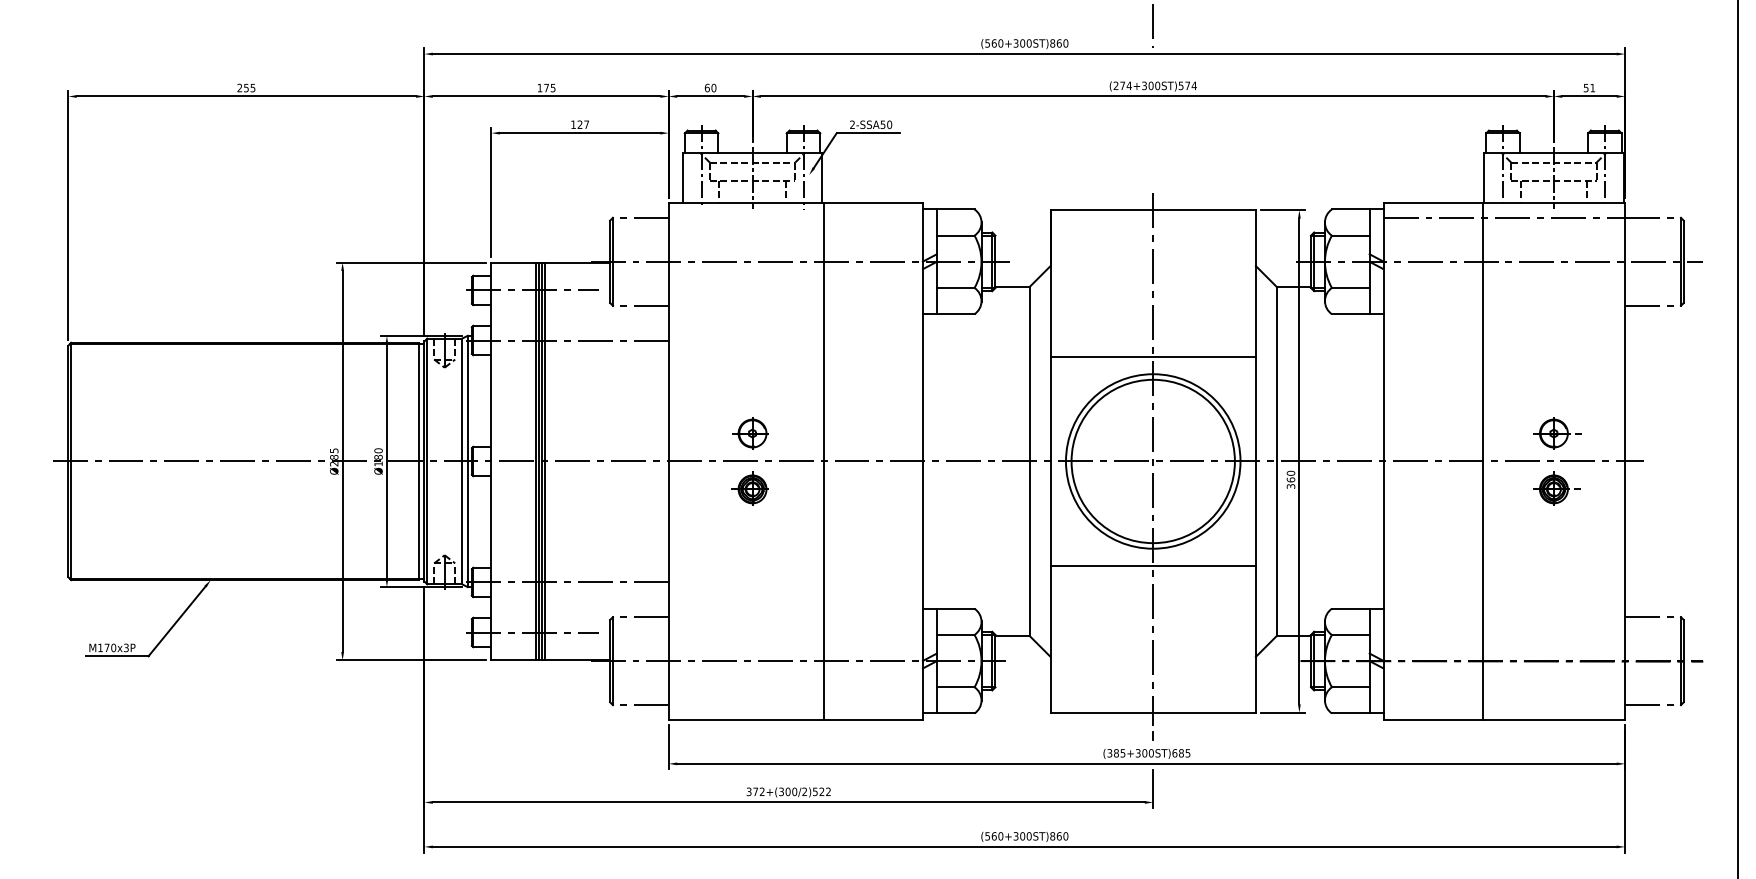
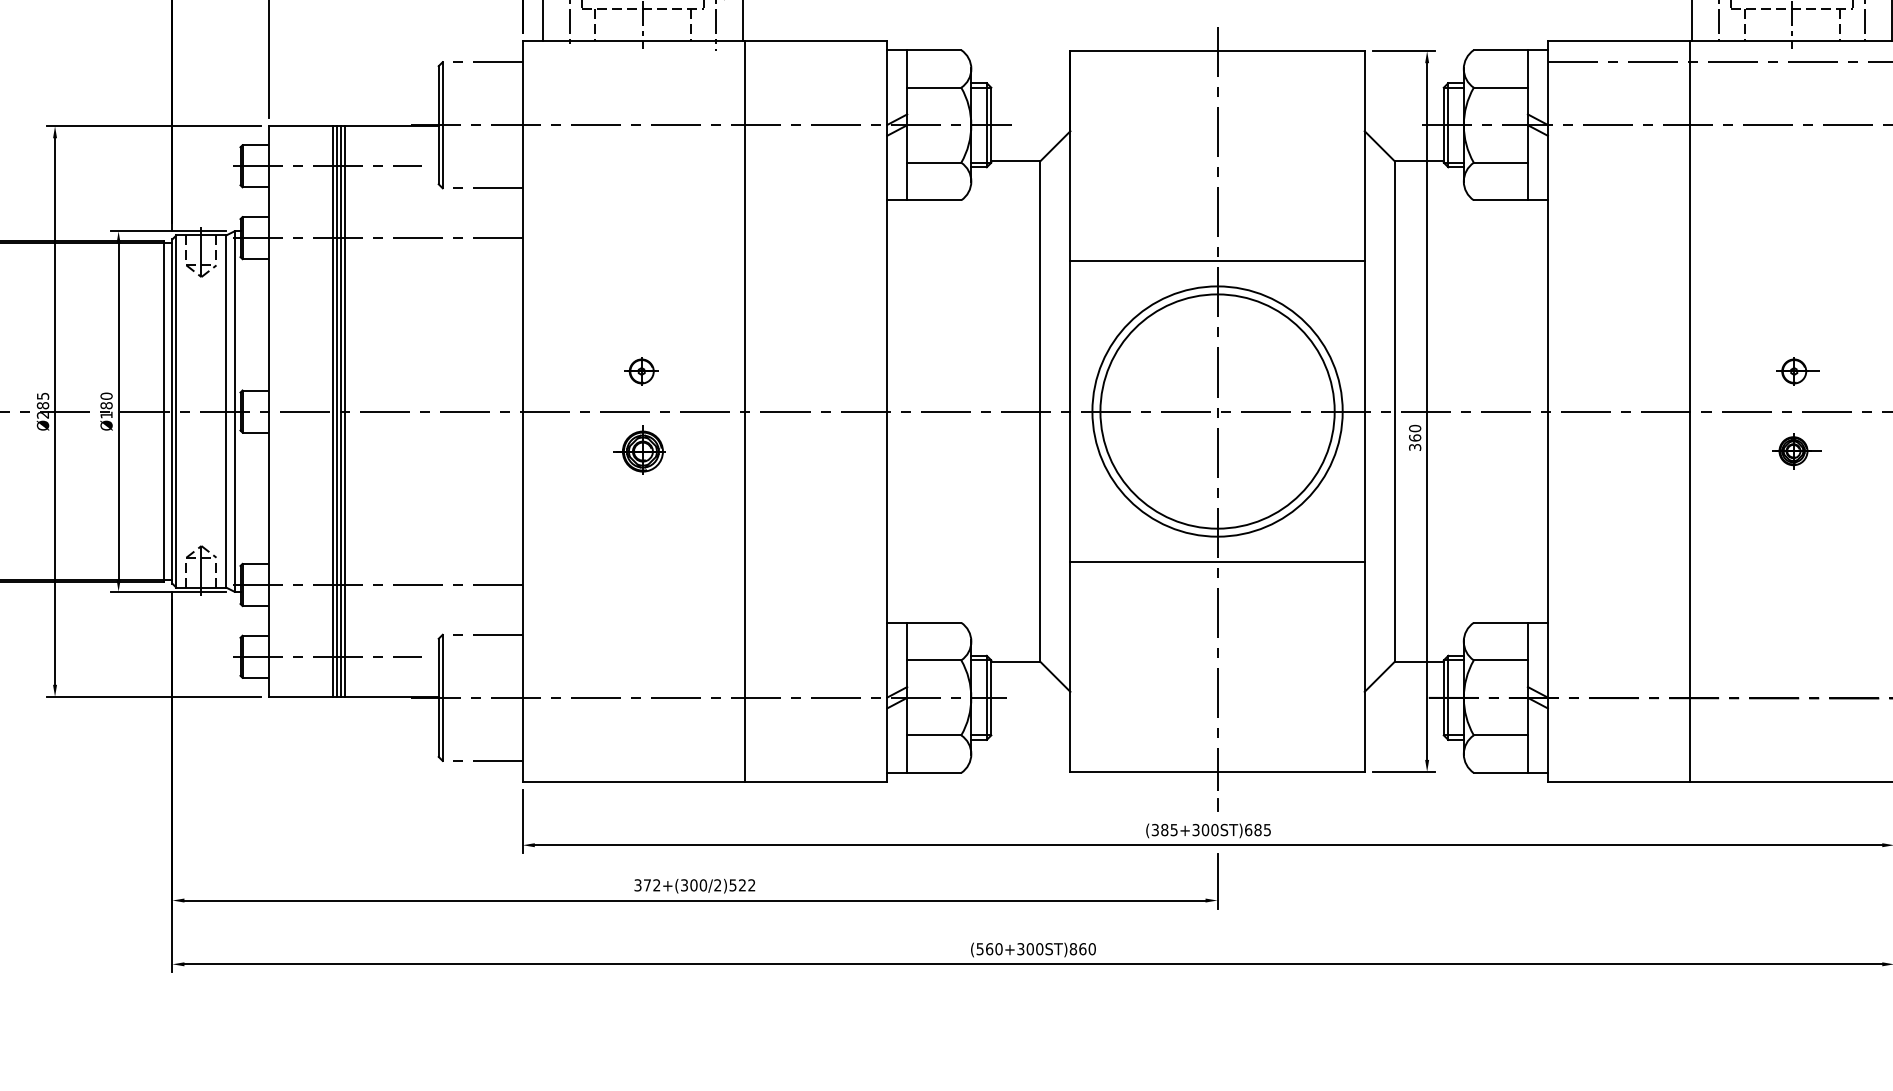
part: (750, 433) -> (639, 371), size x0.6
part: (1557, 433) -> (1797, 371), size x0.6
part: (1556, 488) -> (1795, 450), size x0.7

